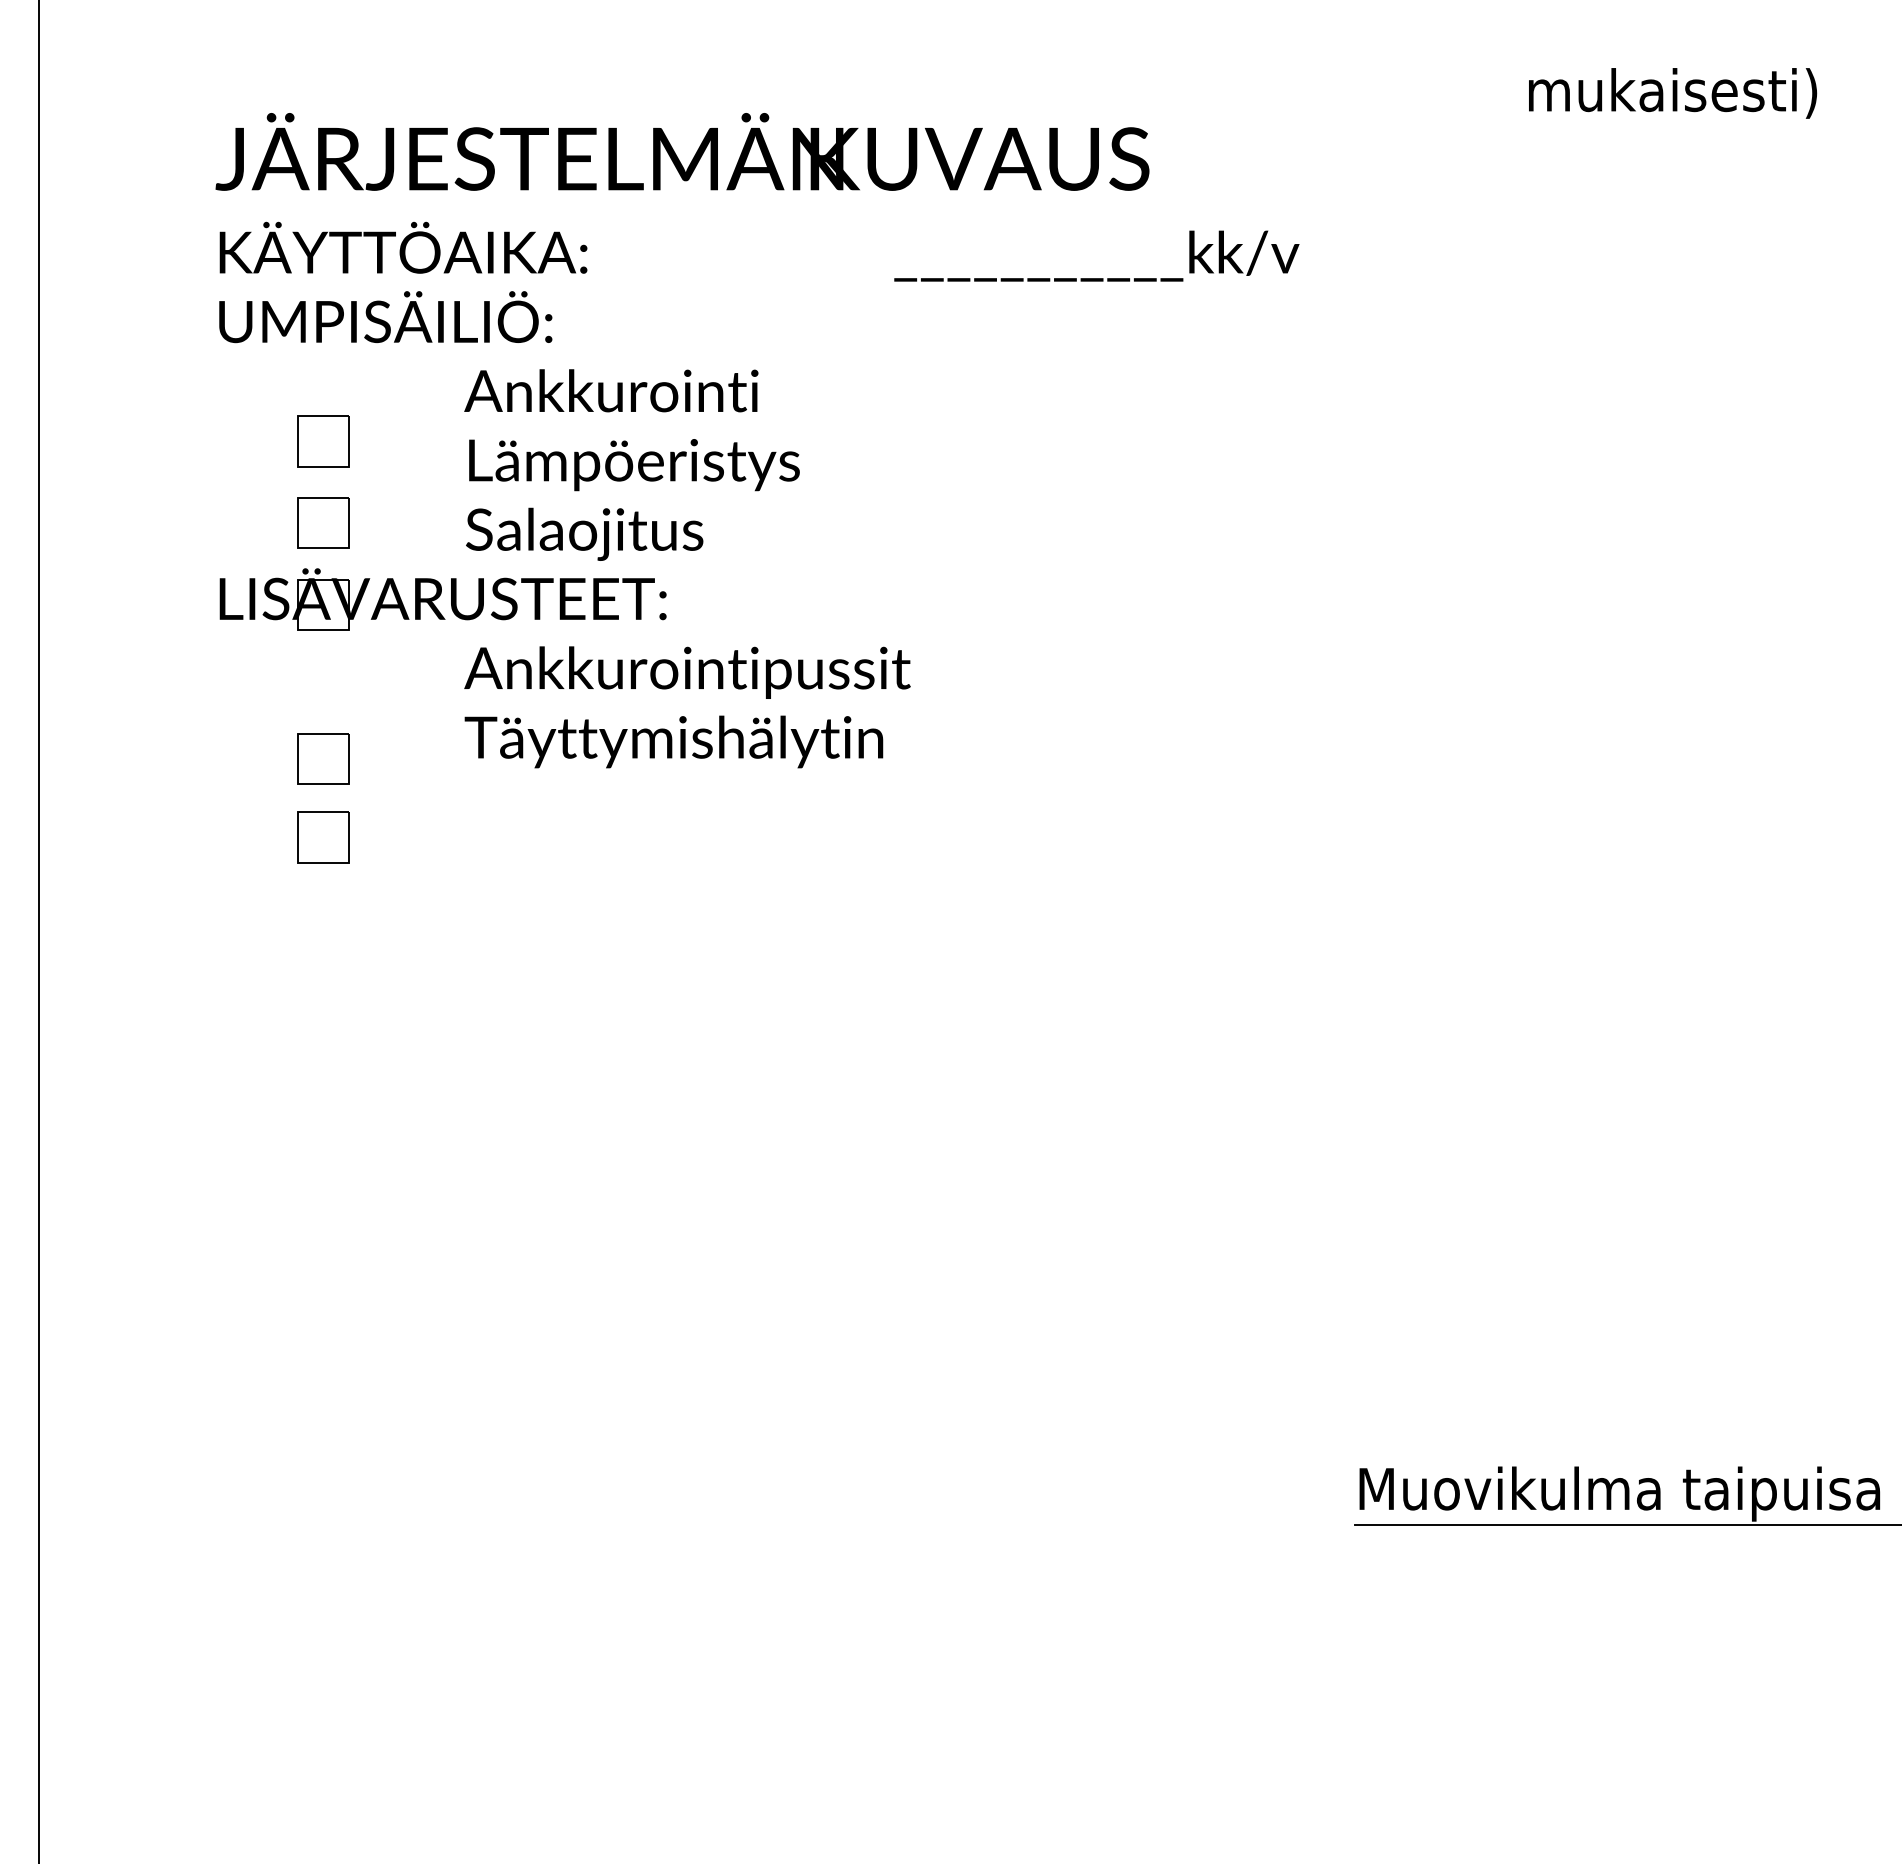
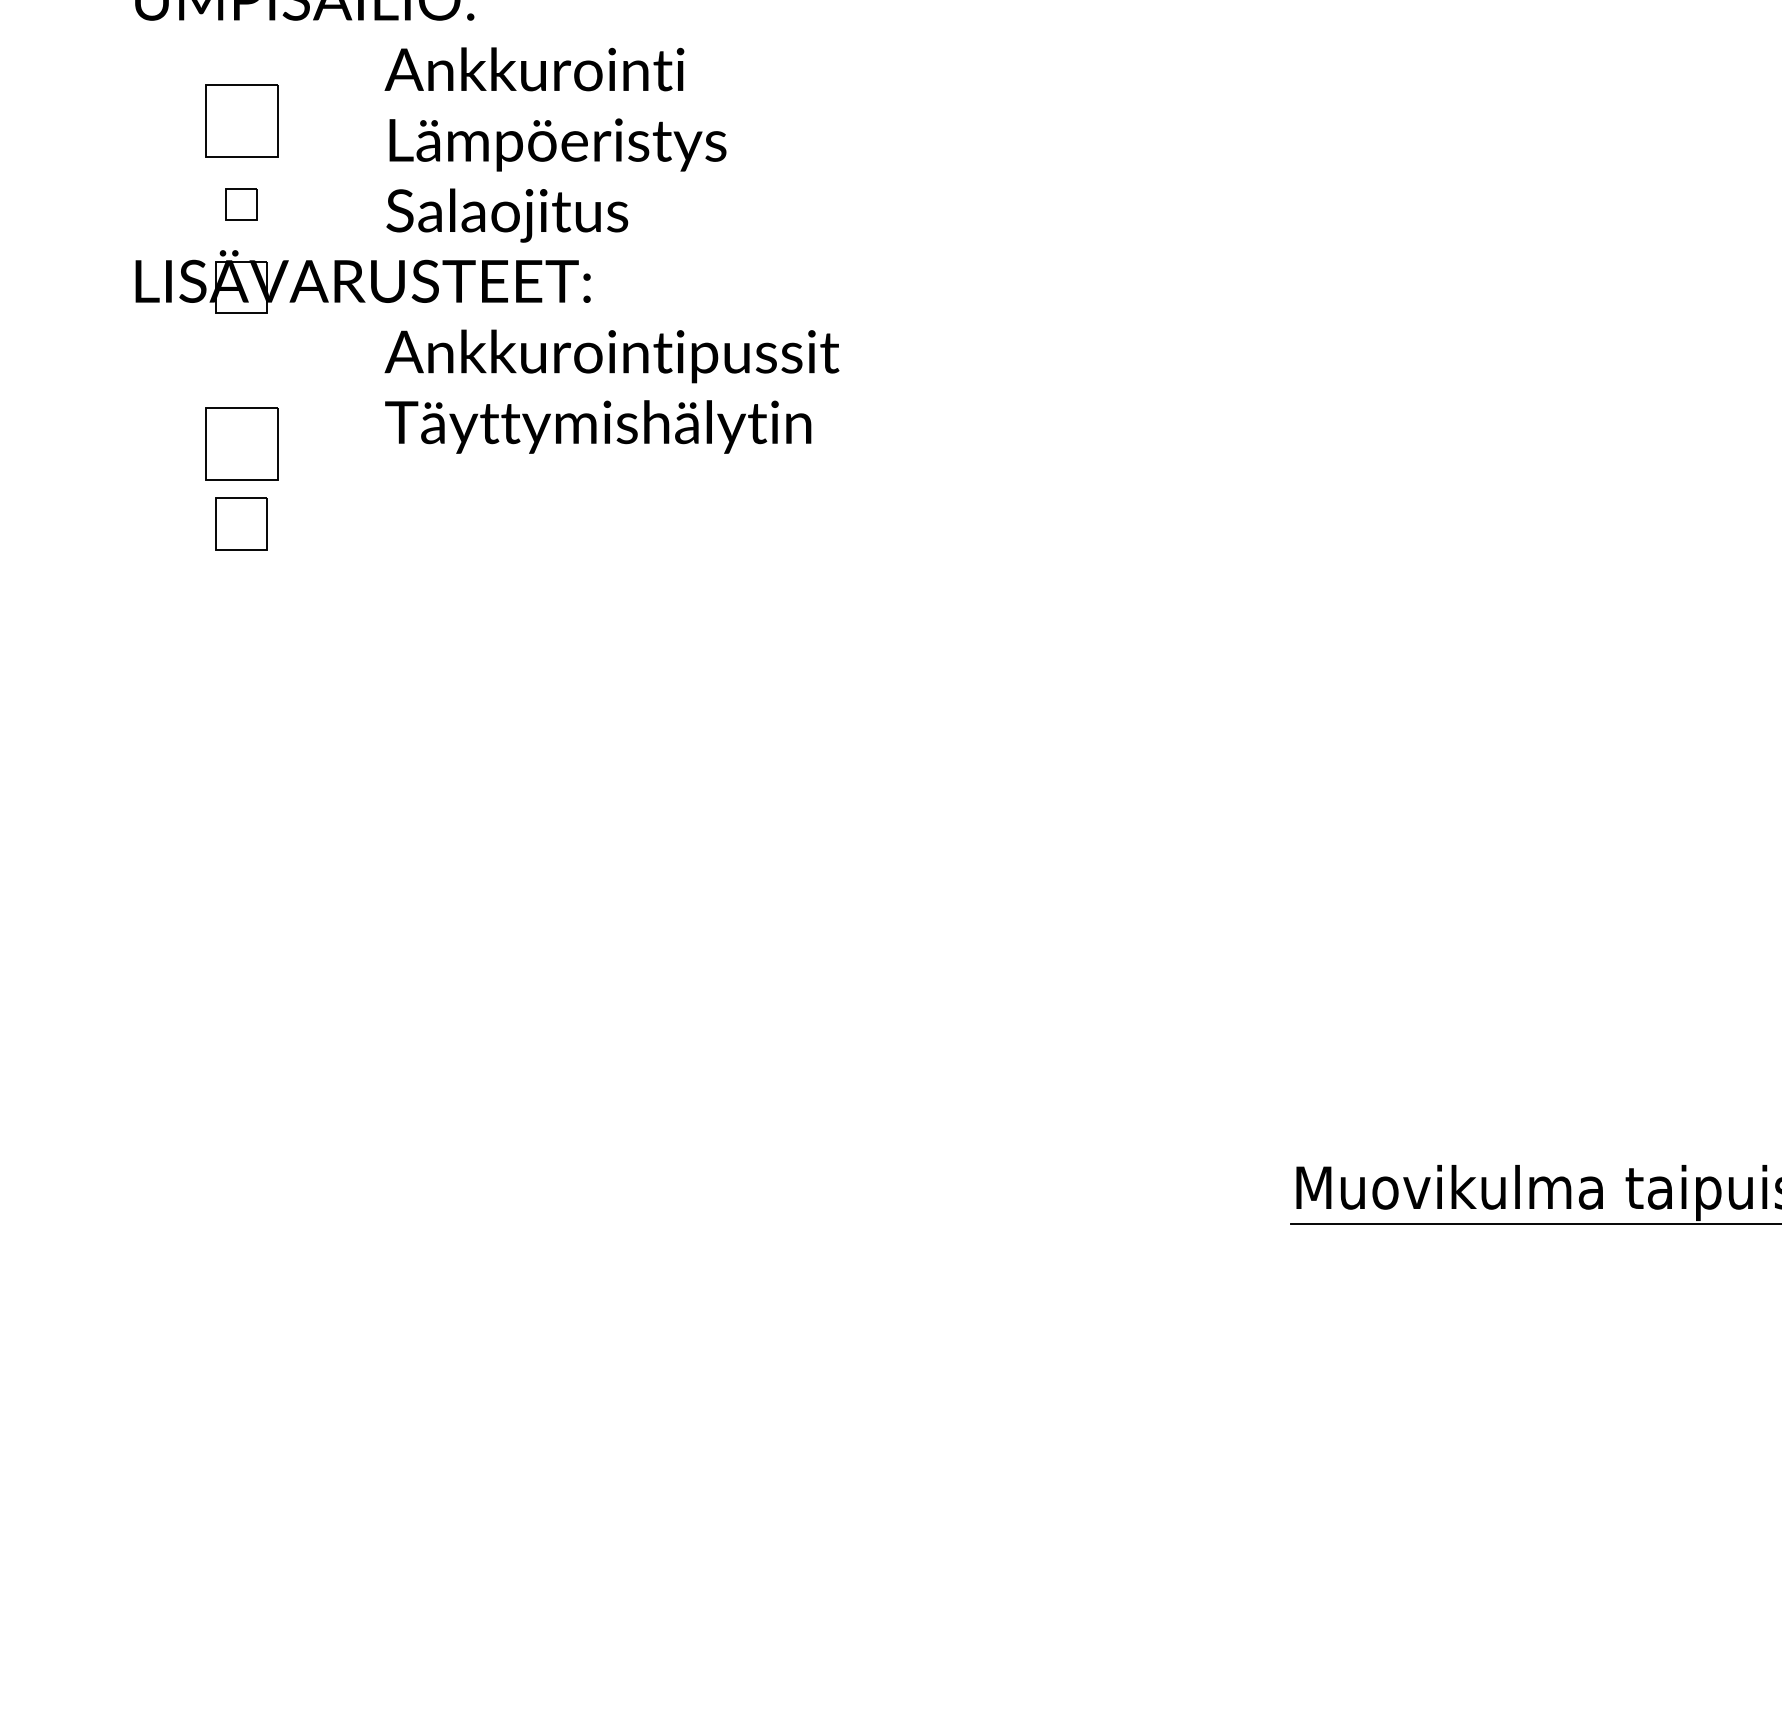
part: (323, 441) -> (241, 121), size x1.4
part: (323, 522) -> (241, 203), size x0.6
part: (323, 758) -> (241, 443), size x1.4

